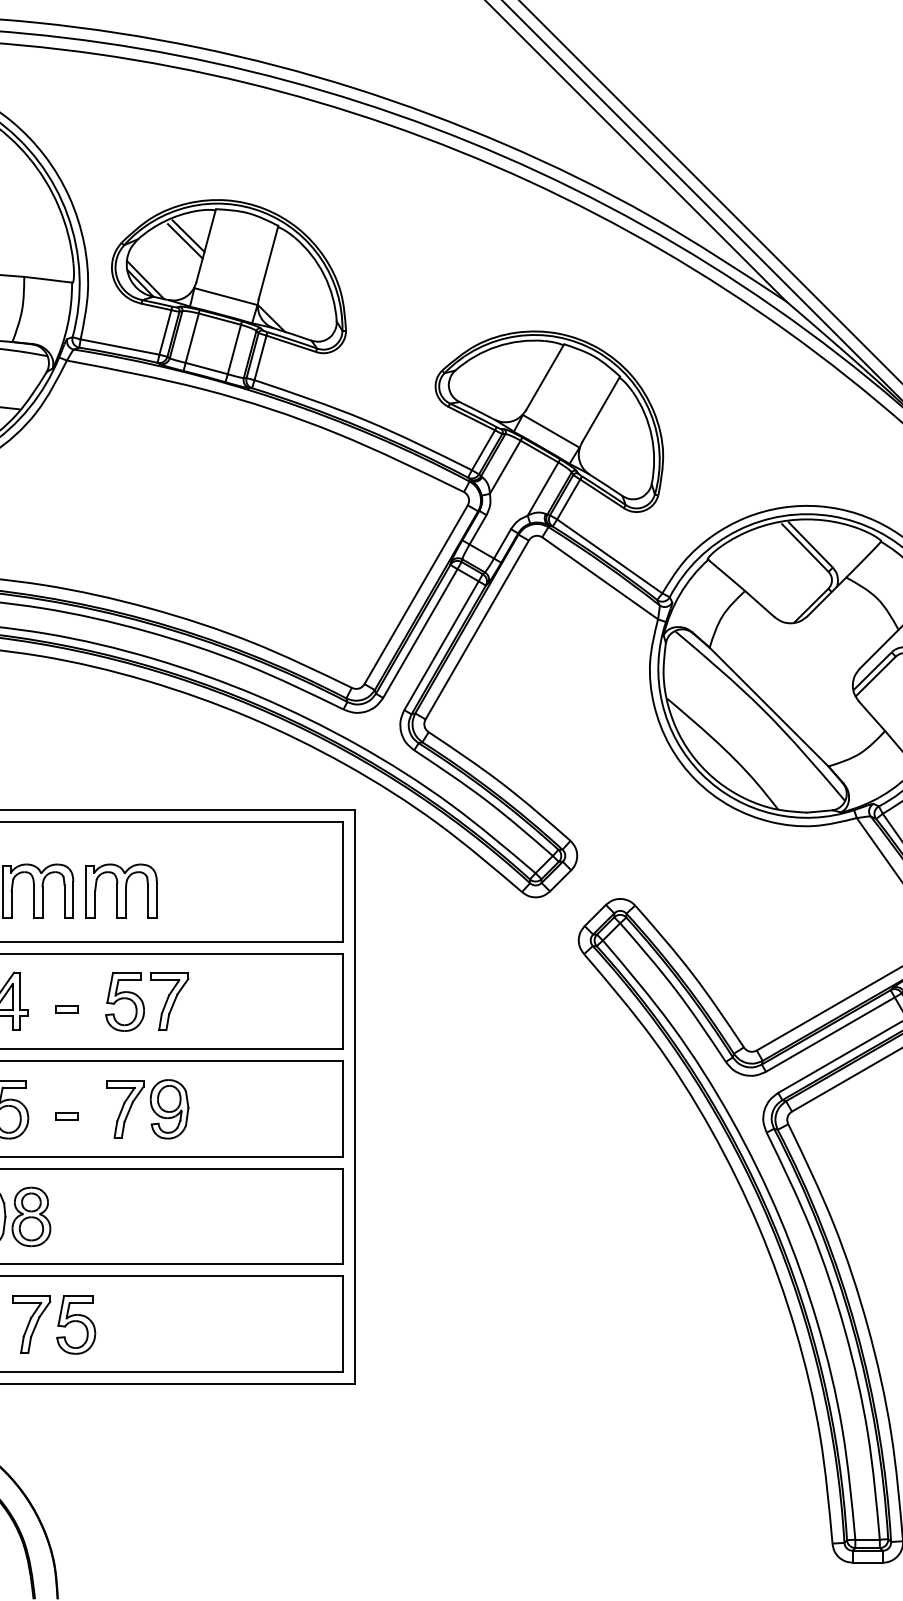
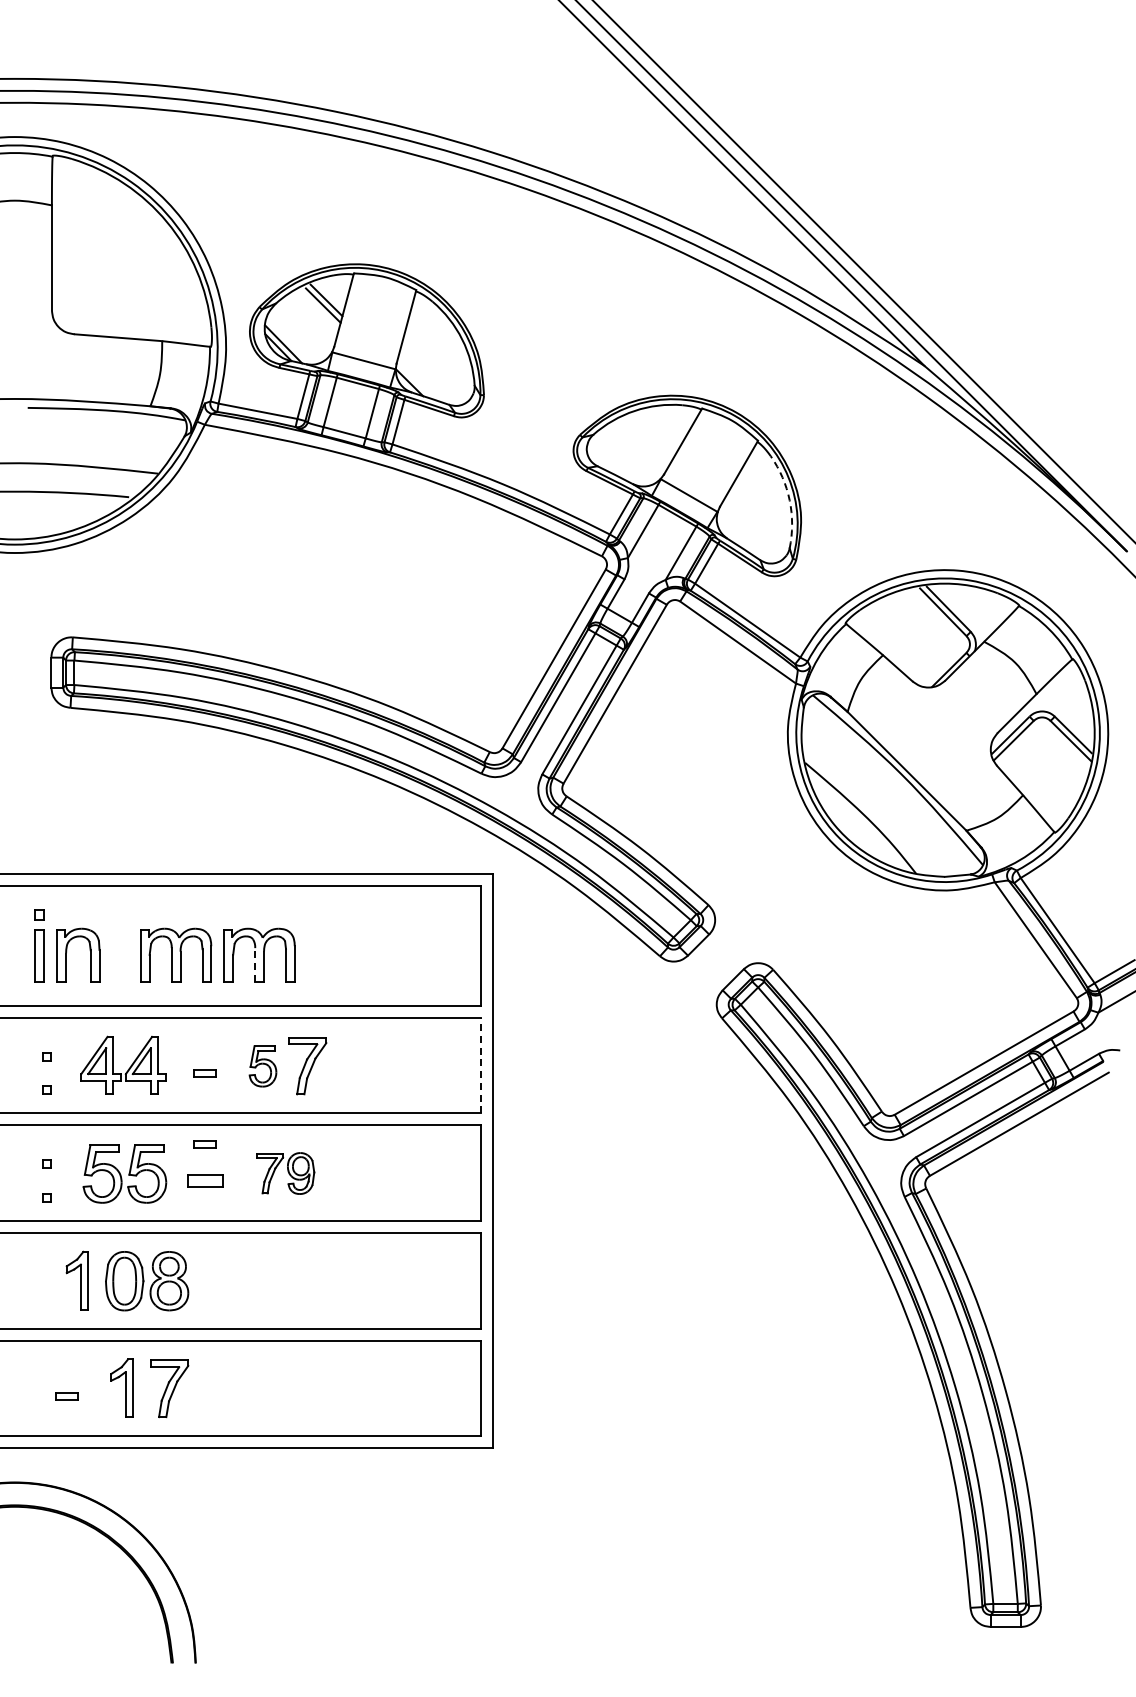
arc: (651, 436) -> (789, 500), solid -> dashed
line: (117, 901) -> (255, 965), solid -> dashed
line: (343, 1001) -> (481, 1065), solid -> dashed
part: (124, 1002) -> (262, 1066), size x0.7
part: (66, 1080) -> (204, 1144), added
part: (147, 1109) -> (285, 1173), size x0.7
part: (66, 1117) -> (204, 1181), size x1.6
part: (76, 1324) -> (214, 1388), removed

